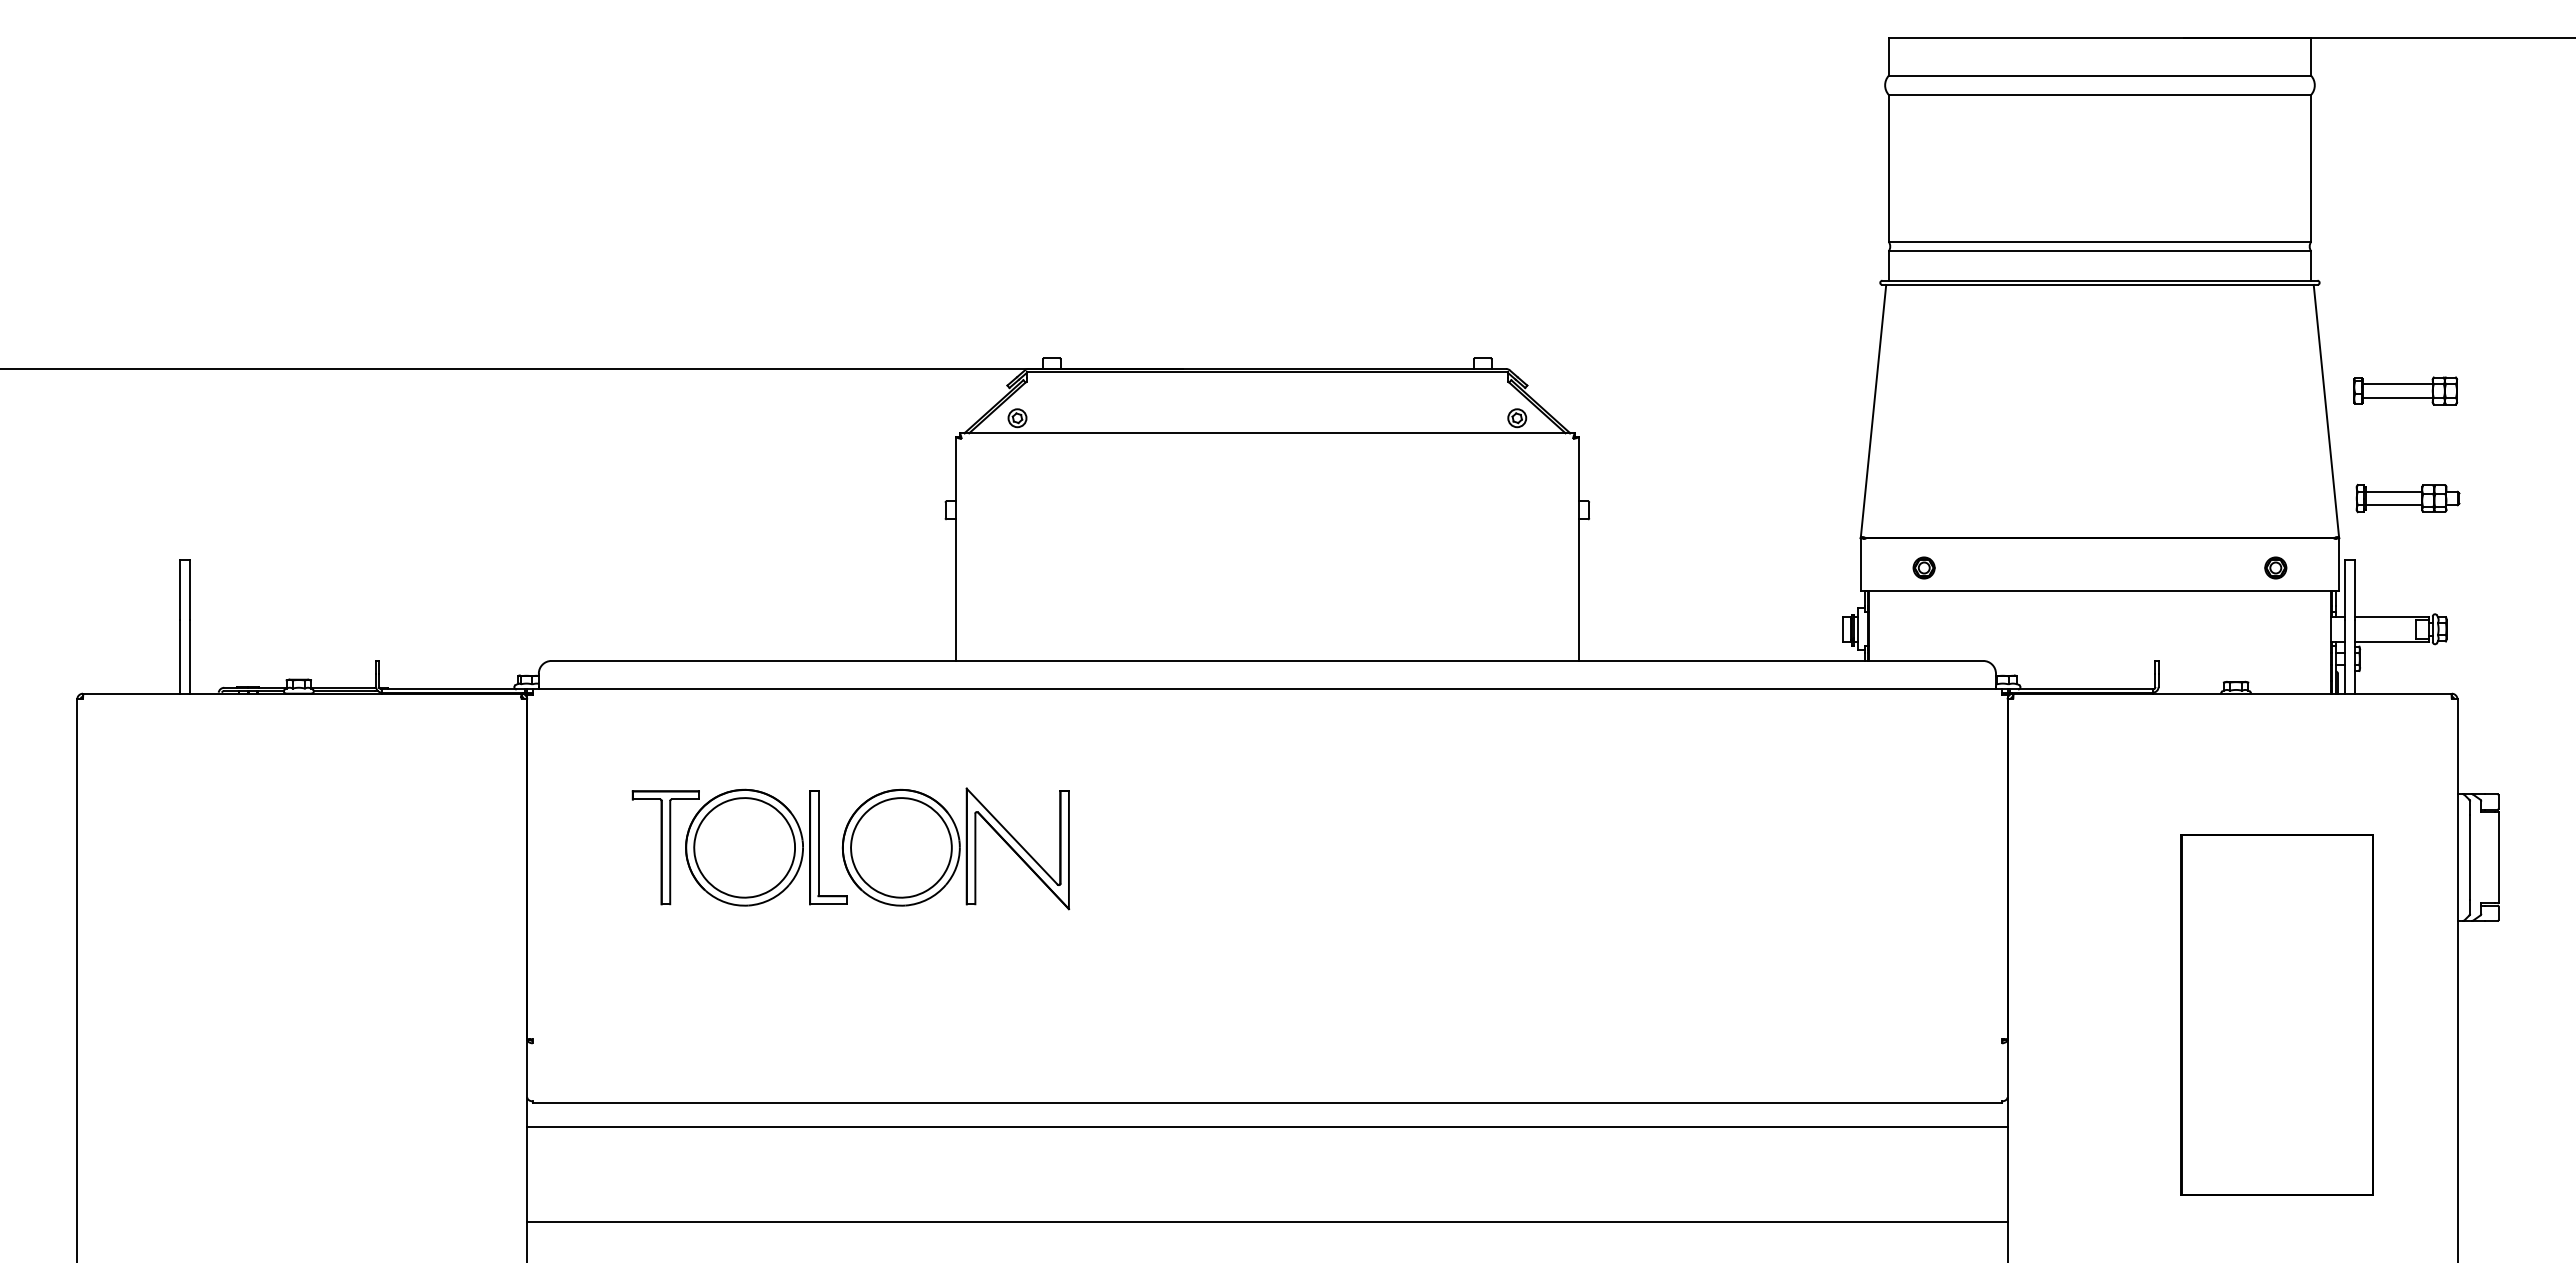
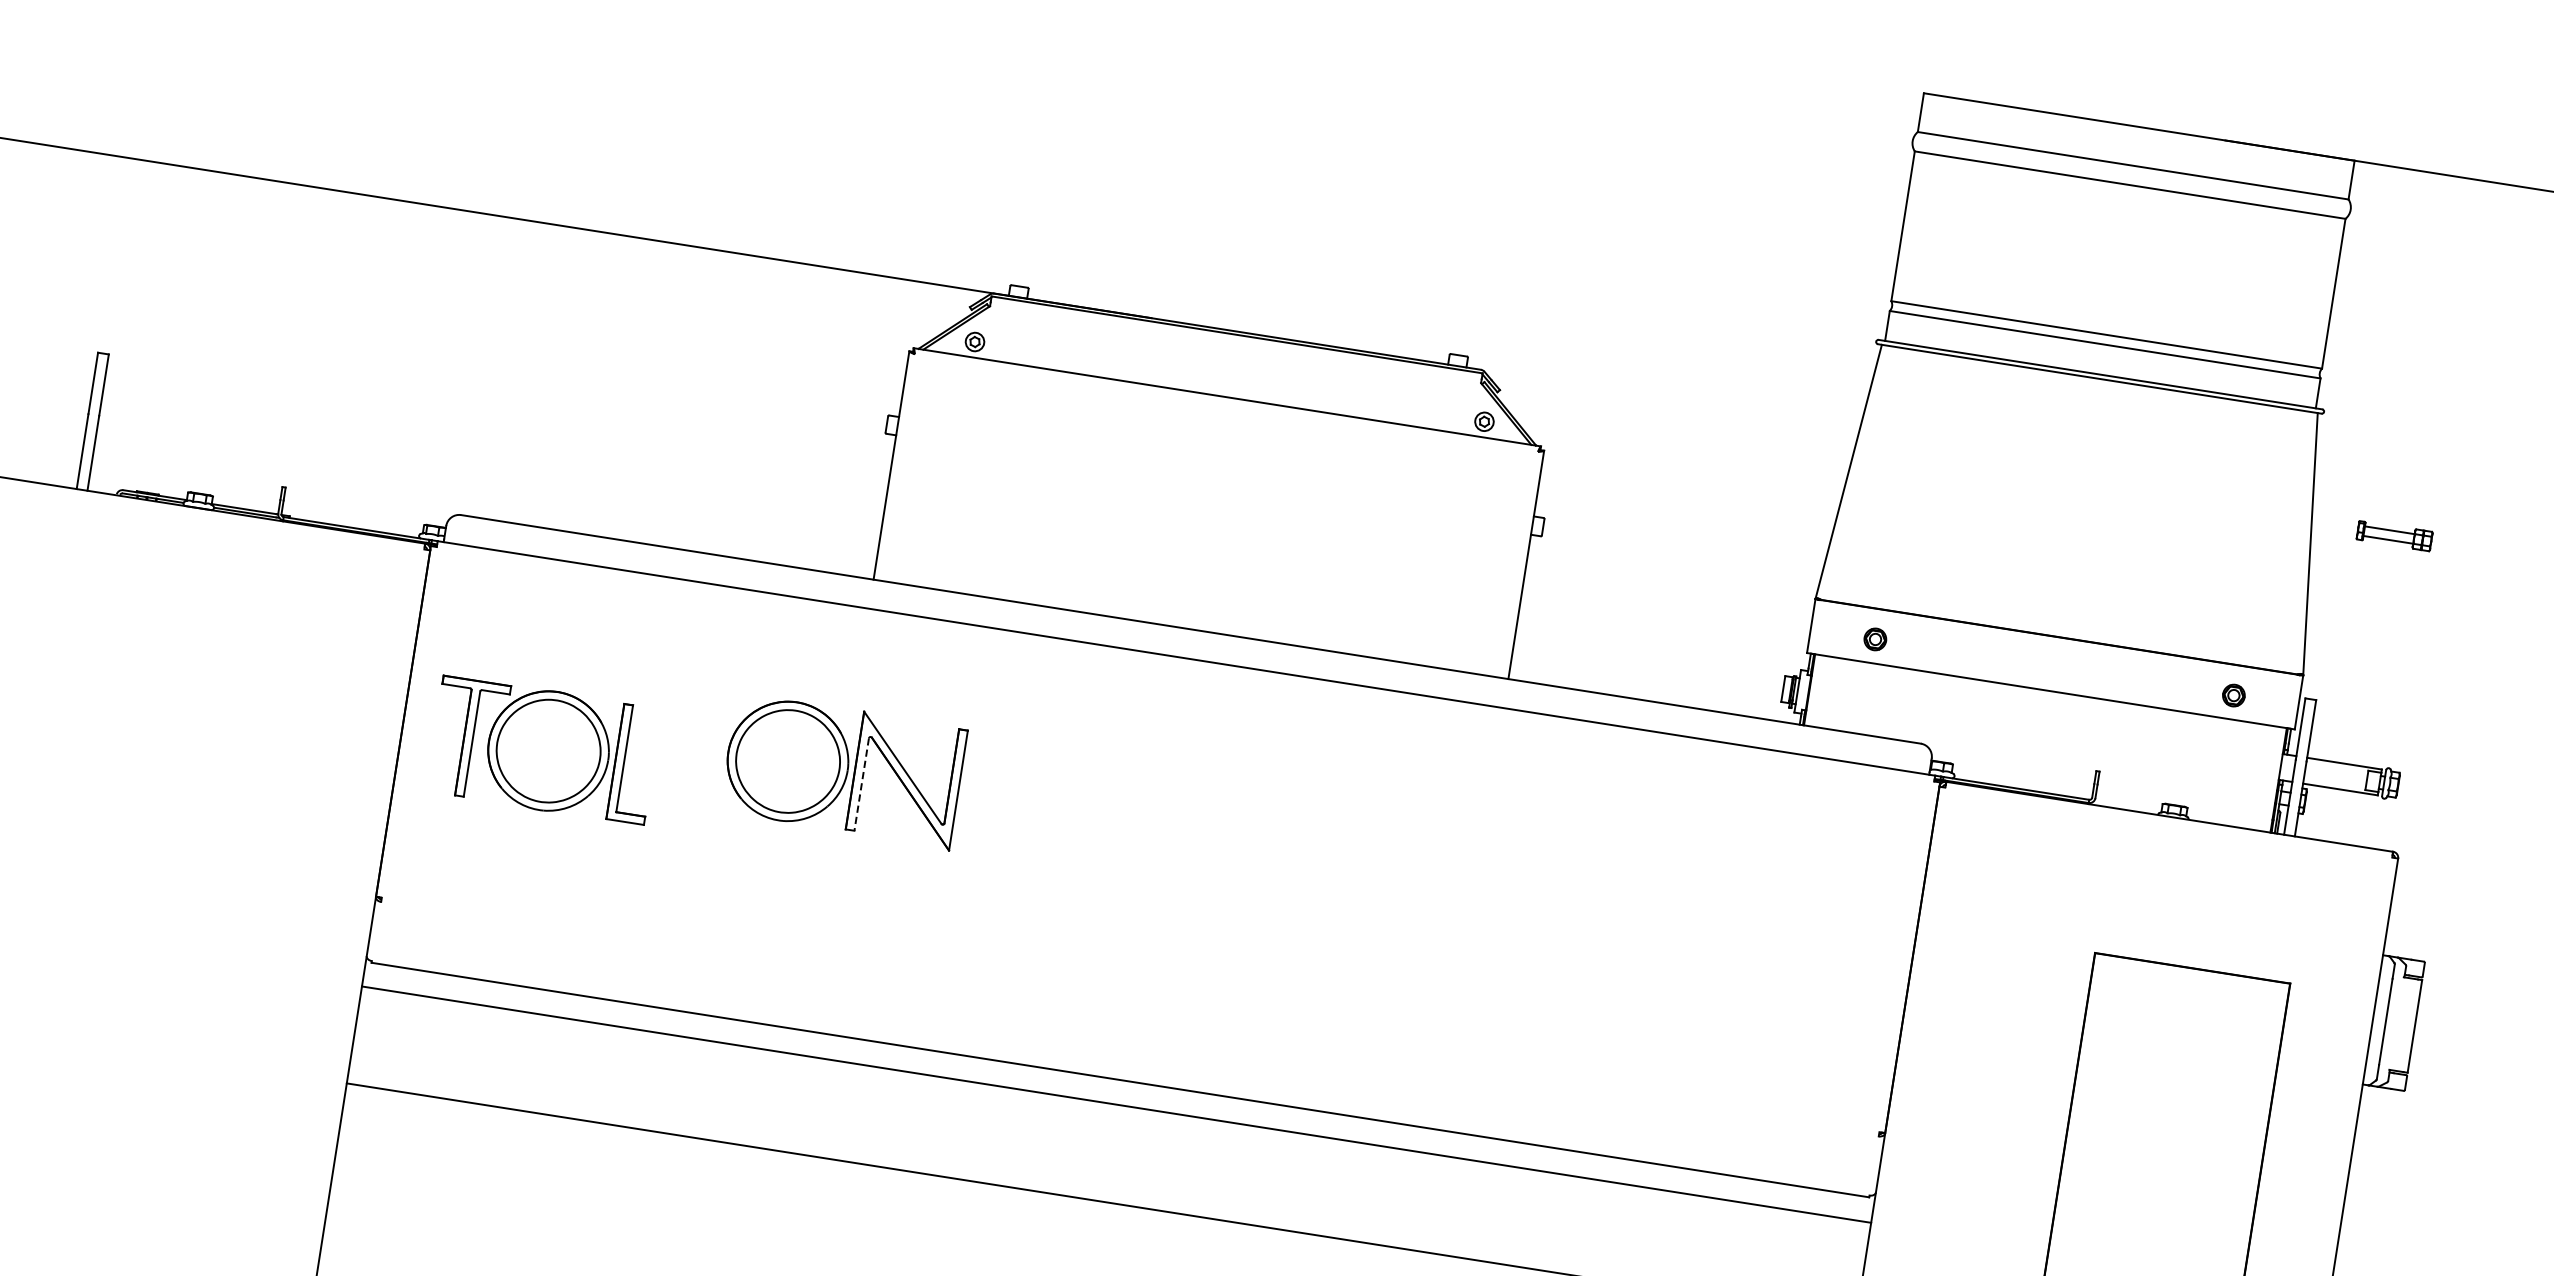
part: (2405, 390) -> (2394, 535), size x0.7
part: (2407, 498) -> (2379, 645), removed
part: (739, 847) -> (543, 749), moved
line: (975, 859) -> (861, 785), solid -> dashed

